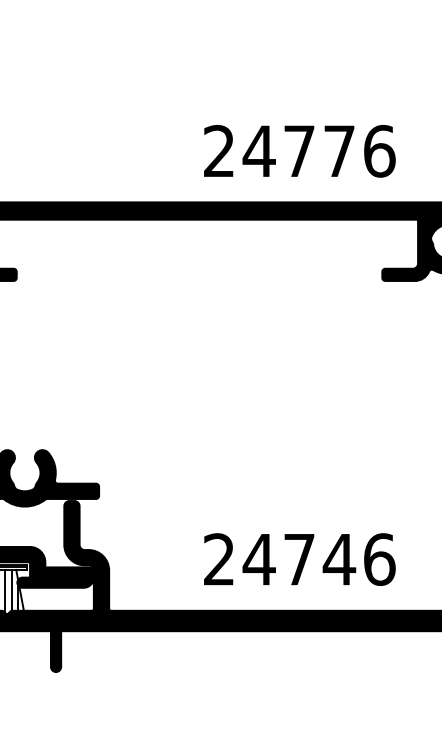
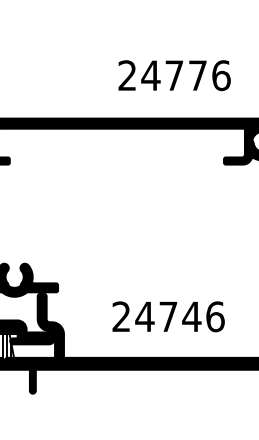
text: (299, 151) -> (174, 75), moved
text: (299, 559) -> (168, 316), moved

